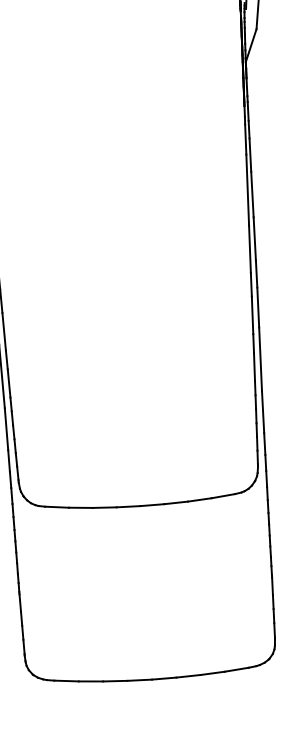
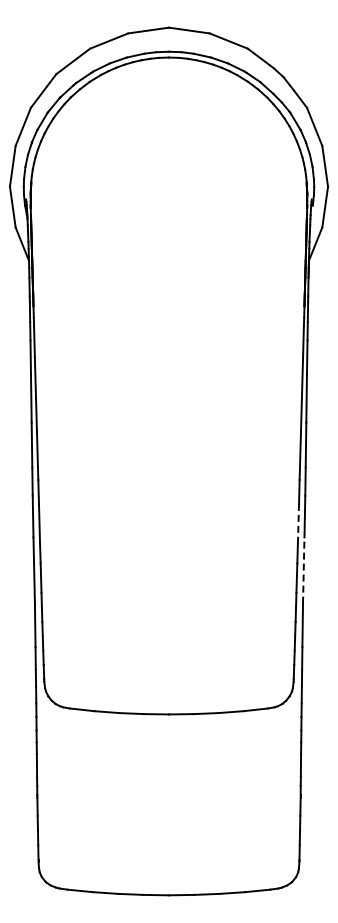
line: (252, 315) -> (298, 524), solid -> dashed
line: (260, 358) -> (303, 569), solid -> dashed

